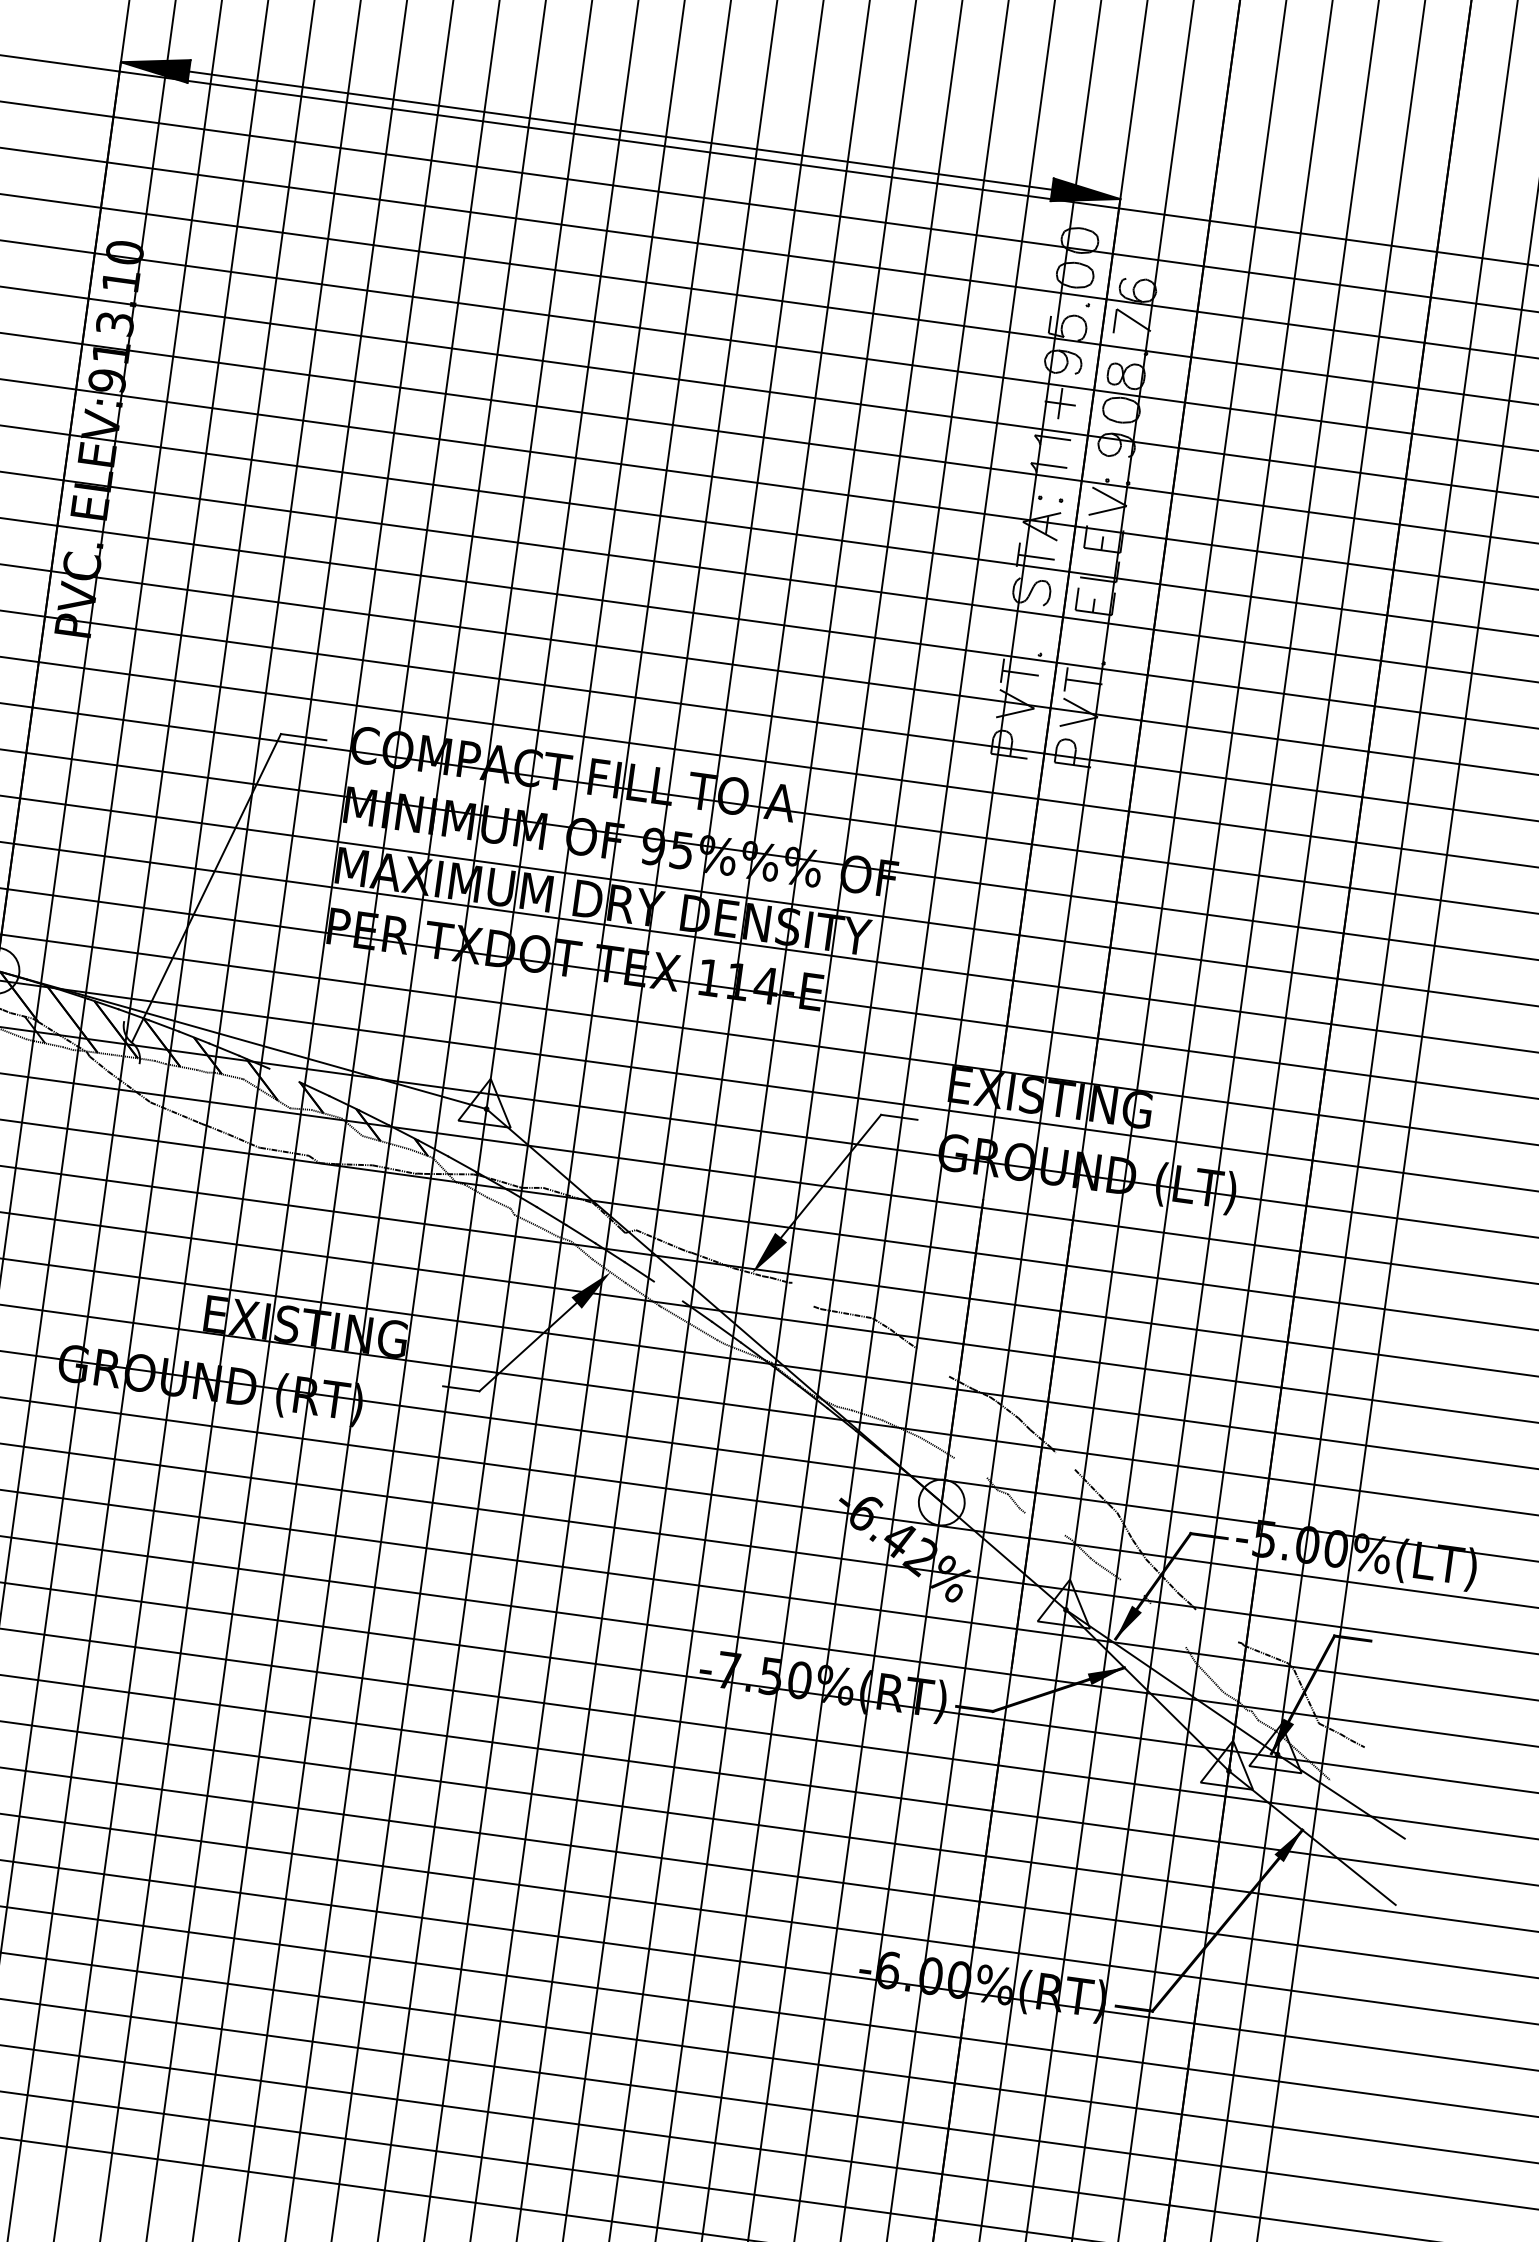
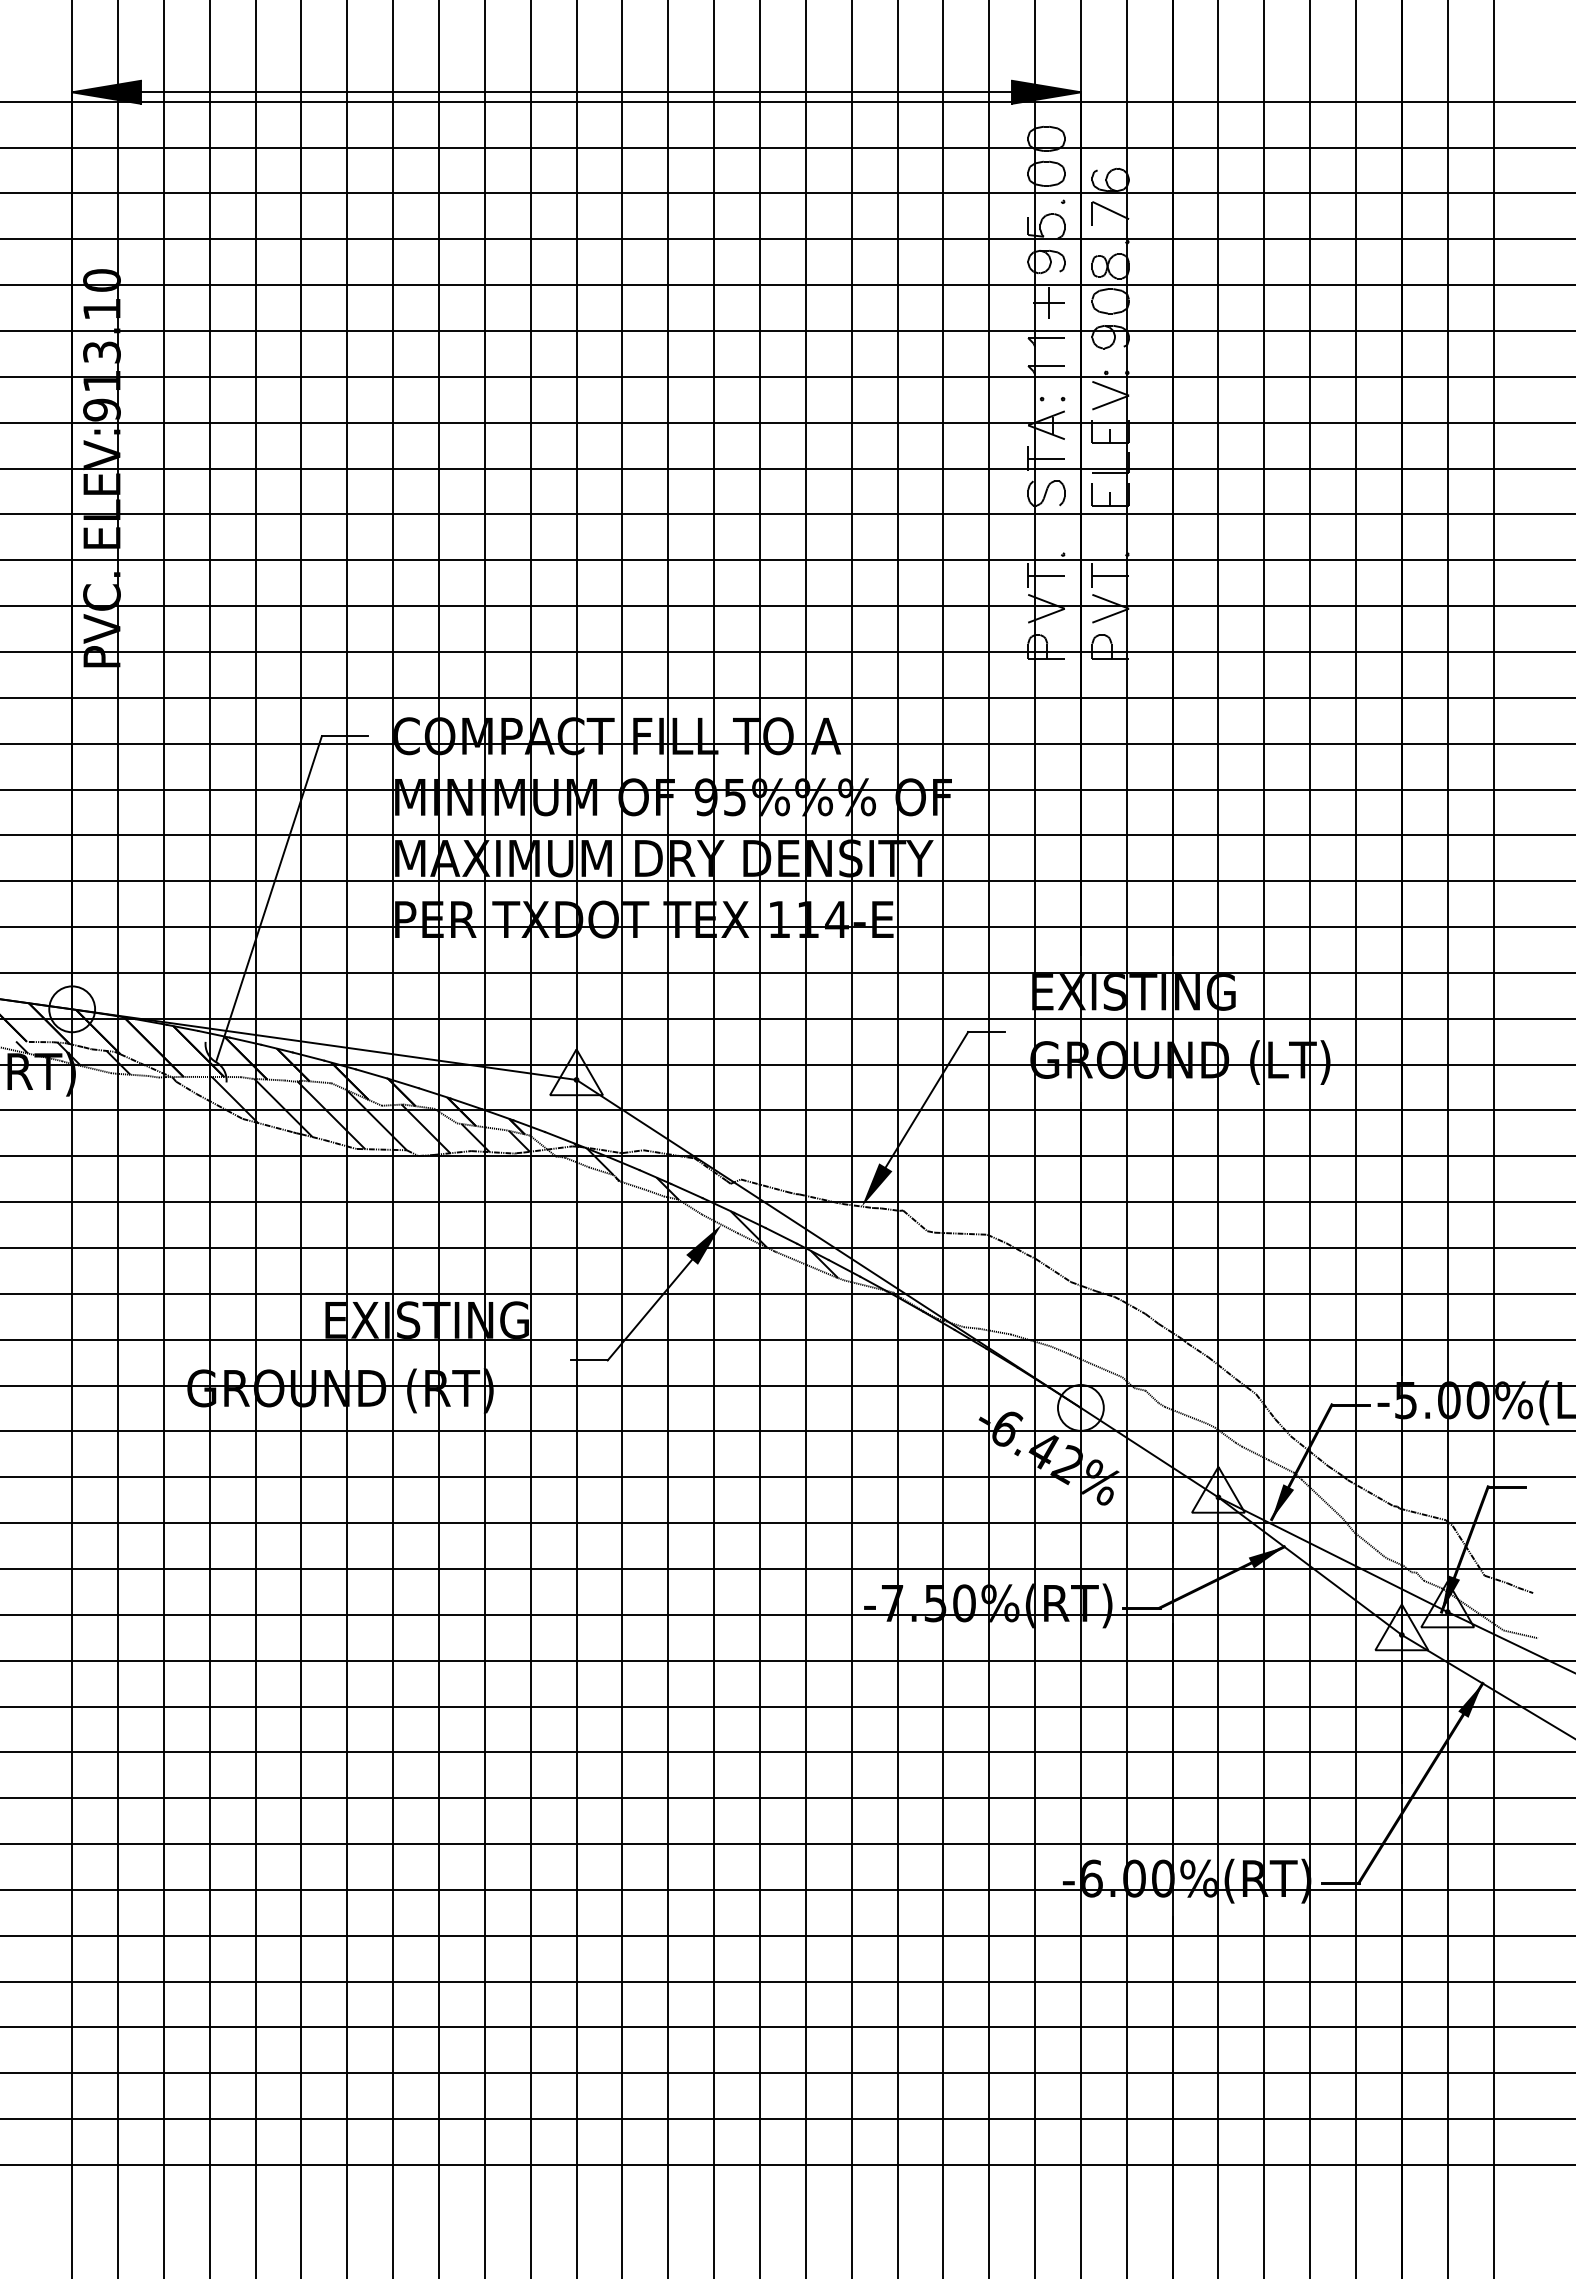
line: (284, 1074) -> (371, 1073), added
hatch: (257, 1112) -> (350, 1114), added
hatch: (603, 1259) -> (712, 1213), added
line: (668, 1291) -> (781, 1235), added
line: (803, 1294) -> (915, 1220), added
line: (933, 1362) -> (1053, 1270), added
line: (1065, 1461) -> (1197, 1350), added
line: (971, 1467) -> (1105, 1369), added
line: (1045, 1524) -> (1186, 1415), added
line: (1131, 1587) -> (1280, 1466), added
line: (1167, 1624) -> (1321, 1498), added
line: (1217, 1626) -> (1370, 1493), added
line: (1346, 1786) -> (1520, 1634), added

